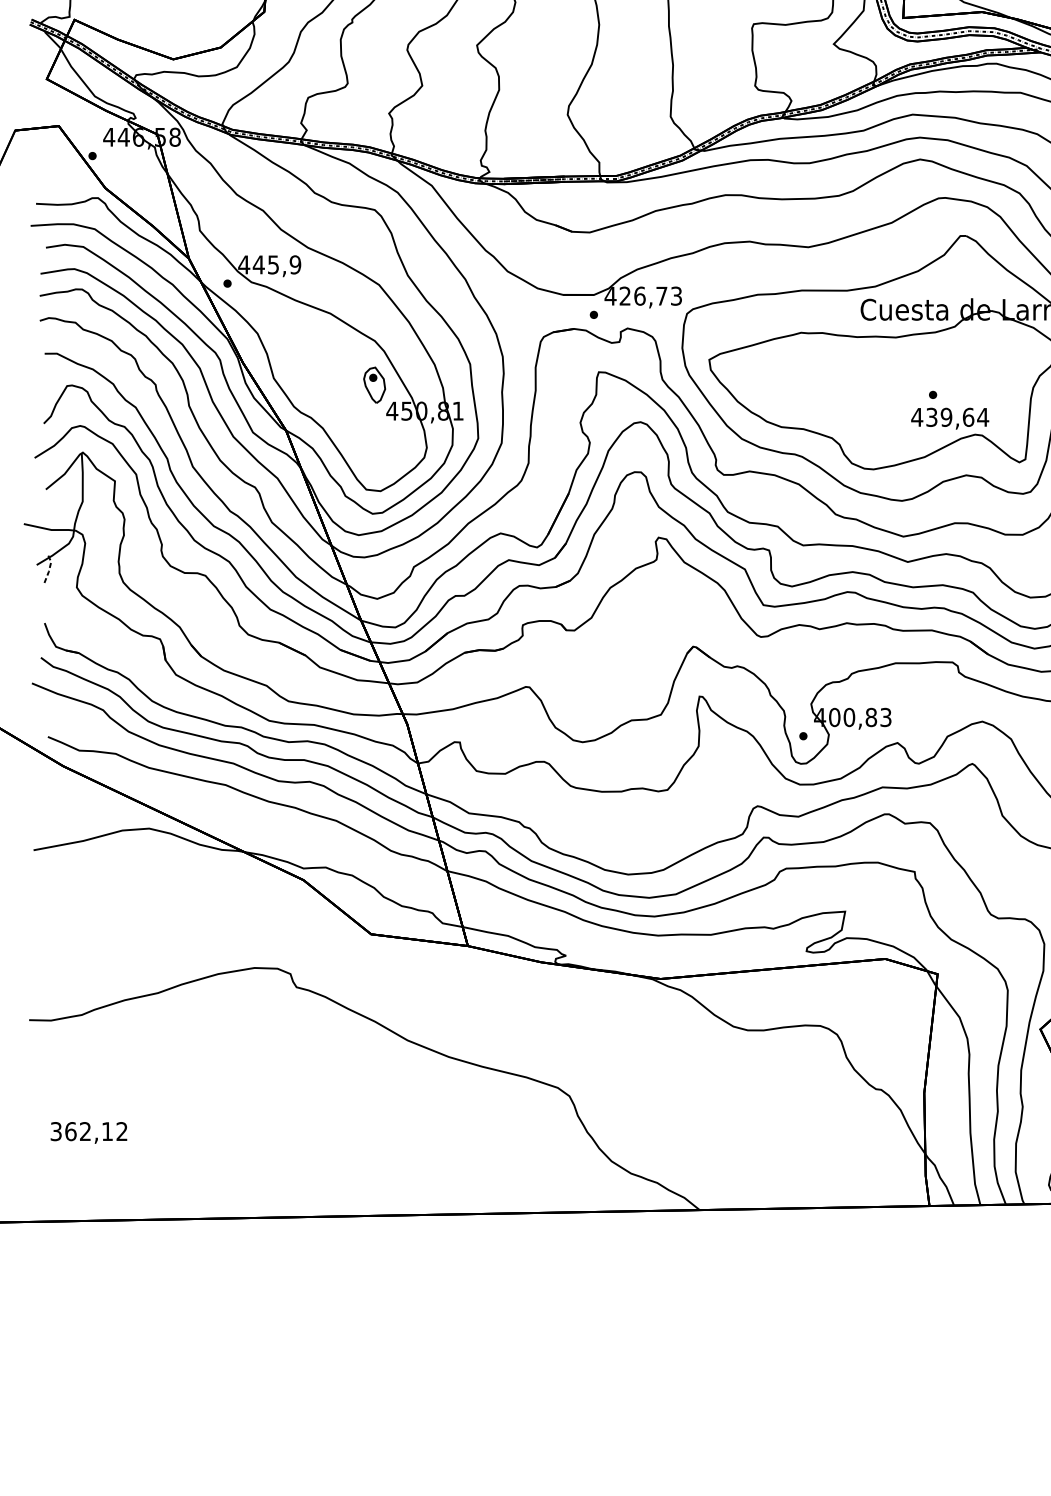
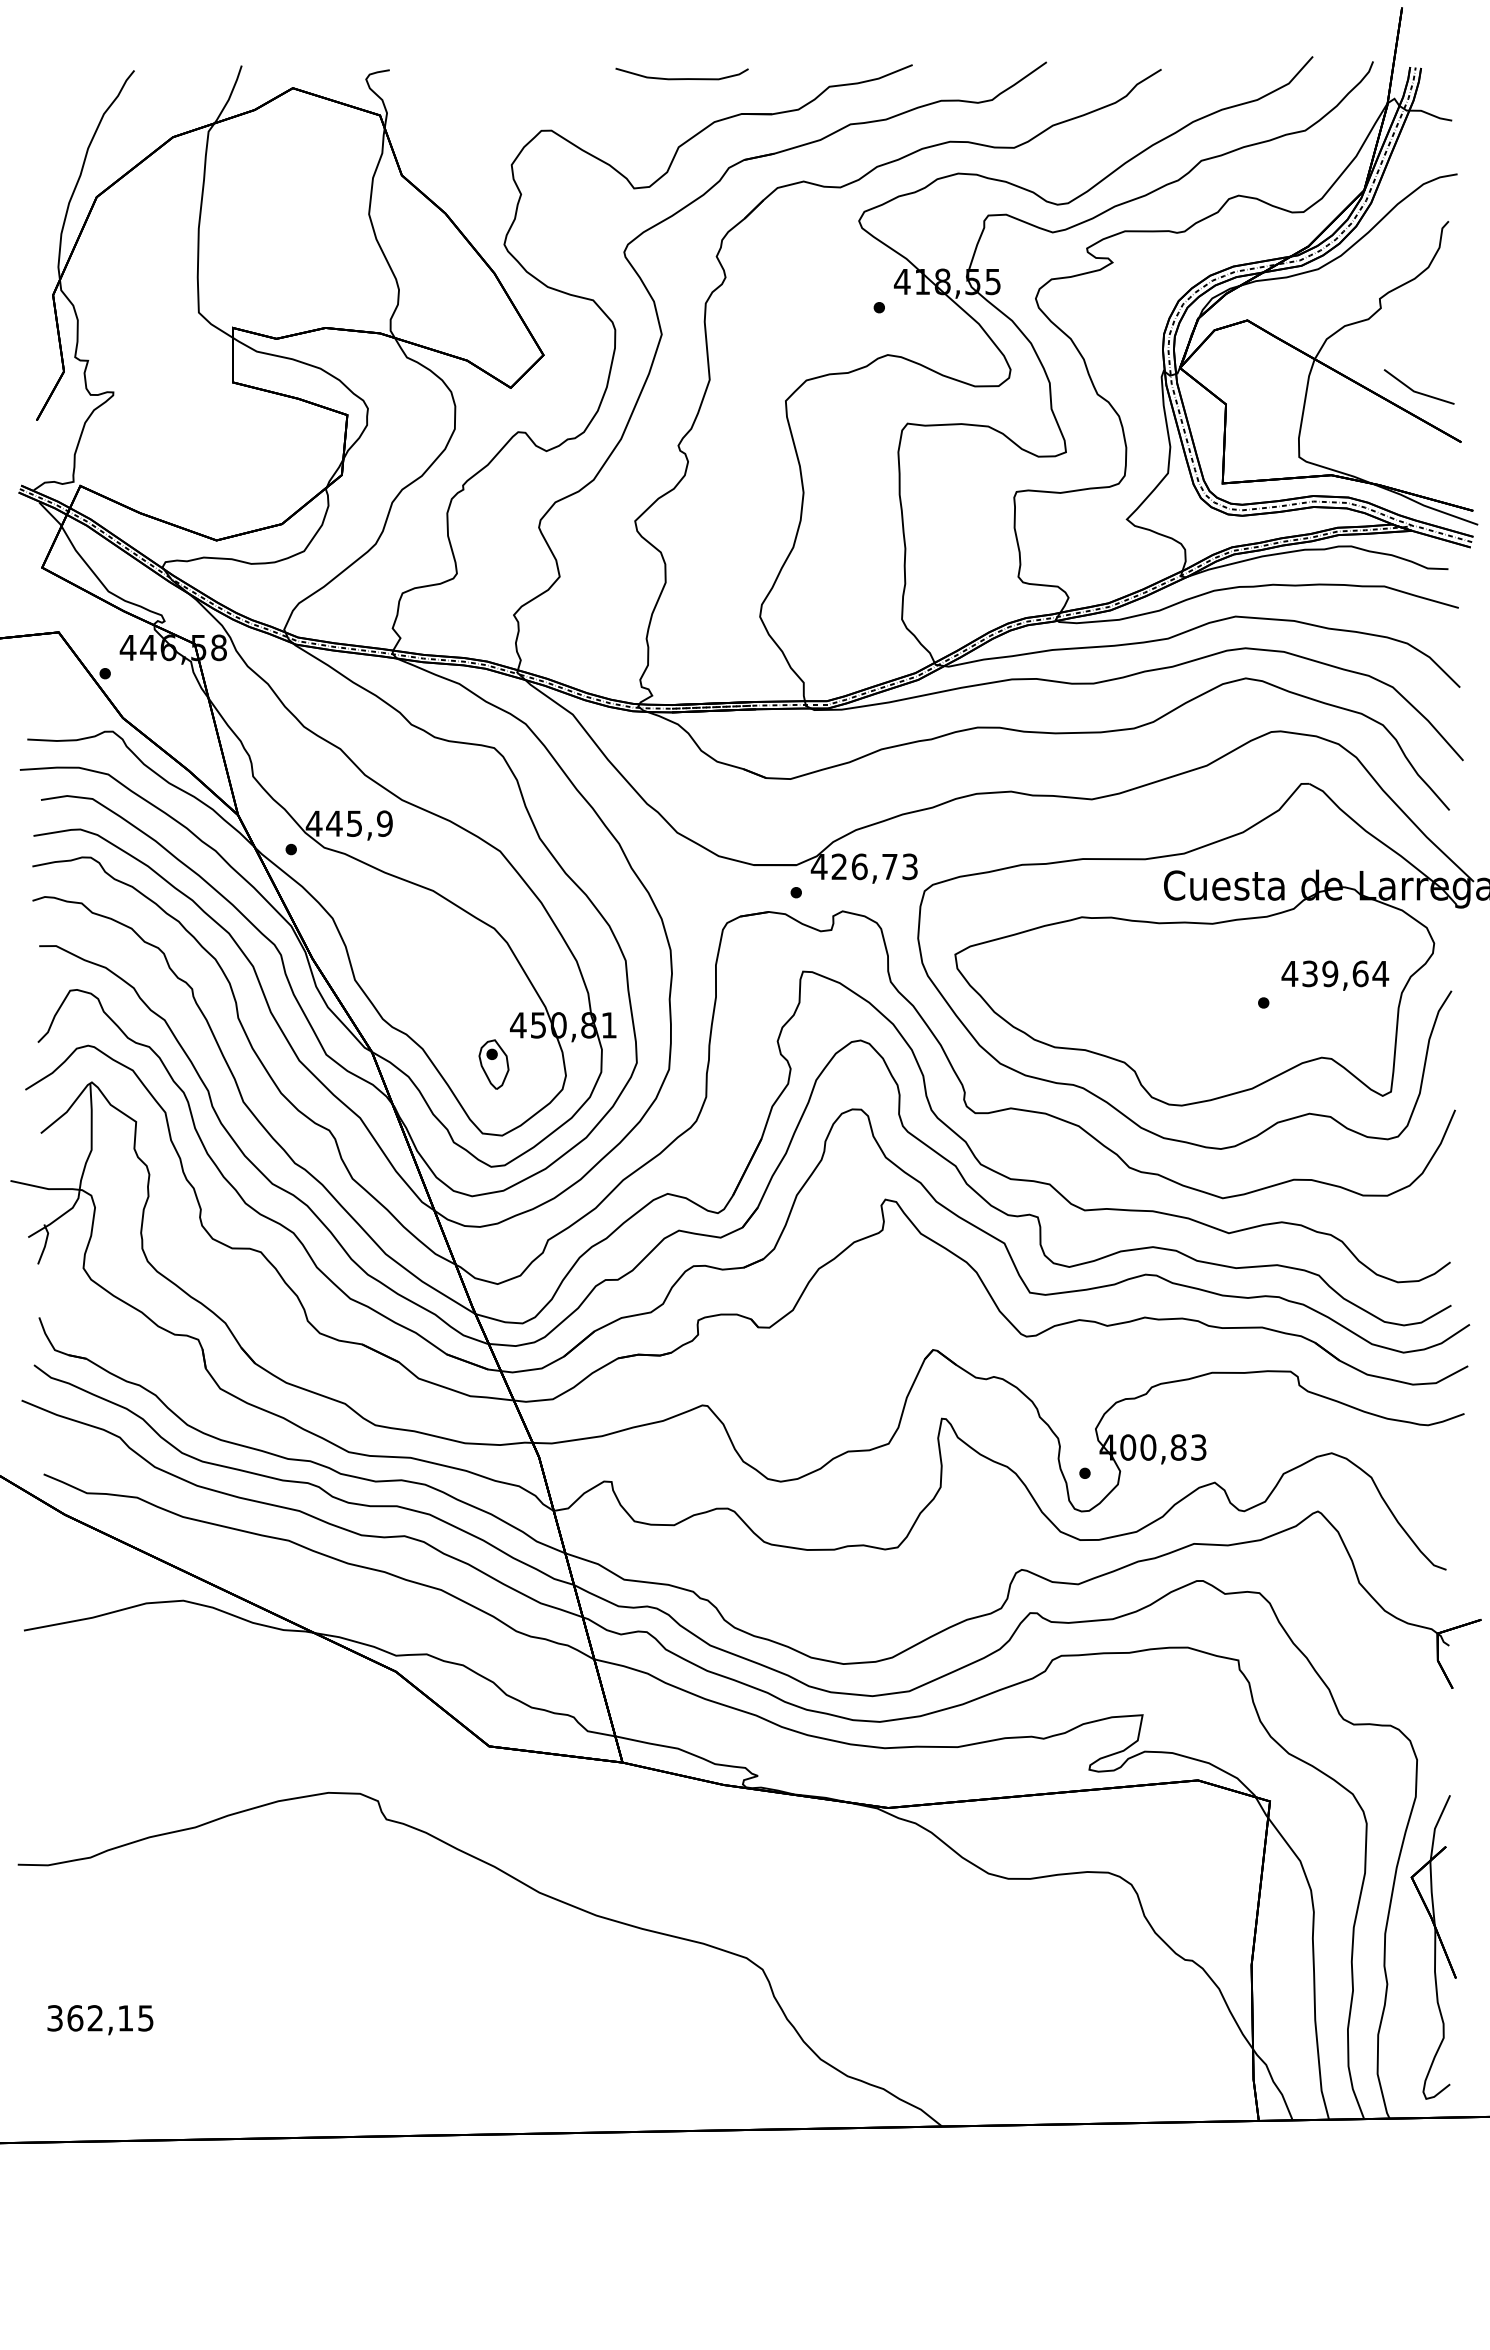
part: (374, 385) -> (493, 1064), moved
text: (950, 418) -> (1335, 975), moved
line: (49, 570) -> (45, 1244), dashed -> solid
text: (121, 1131) -> (145, 2018), 362,12 -> 362,15

